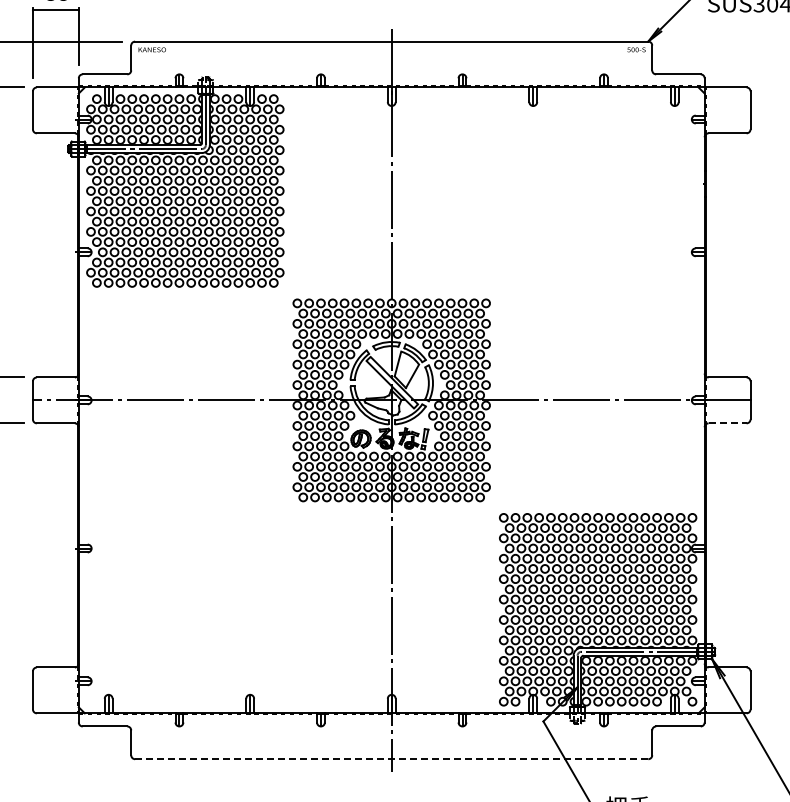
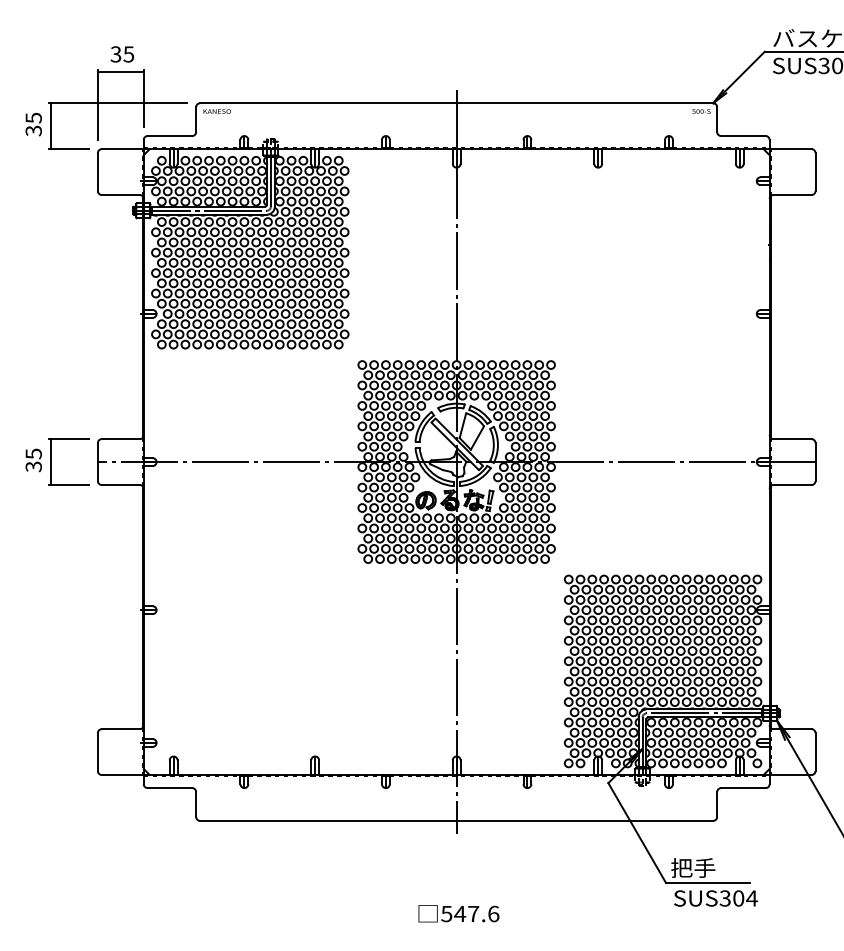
line: (728, 423) -> (793, 485), dashed -> solid
line: (391, 758) -> (456, 820), dashed -> solid

